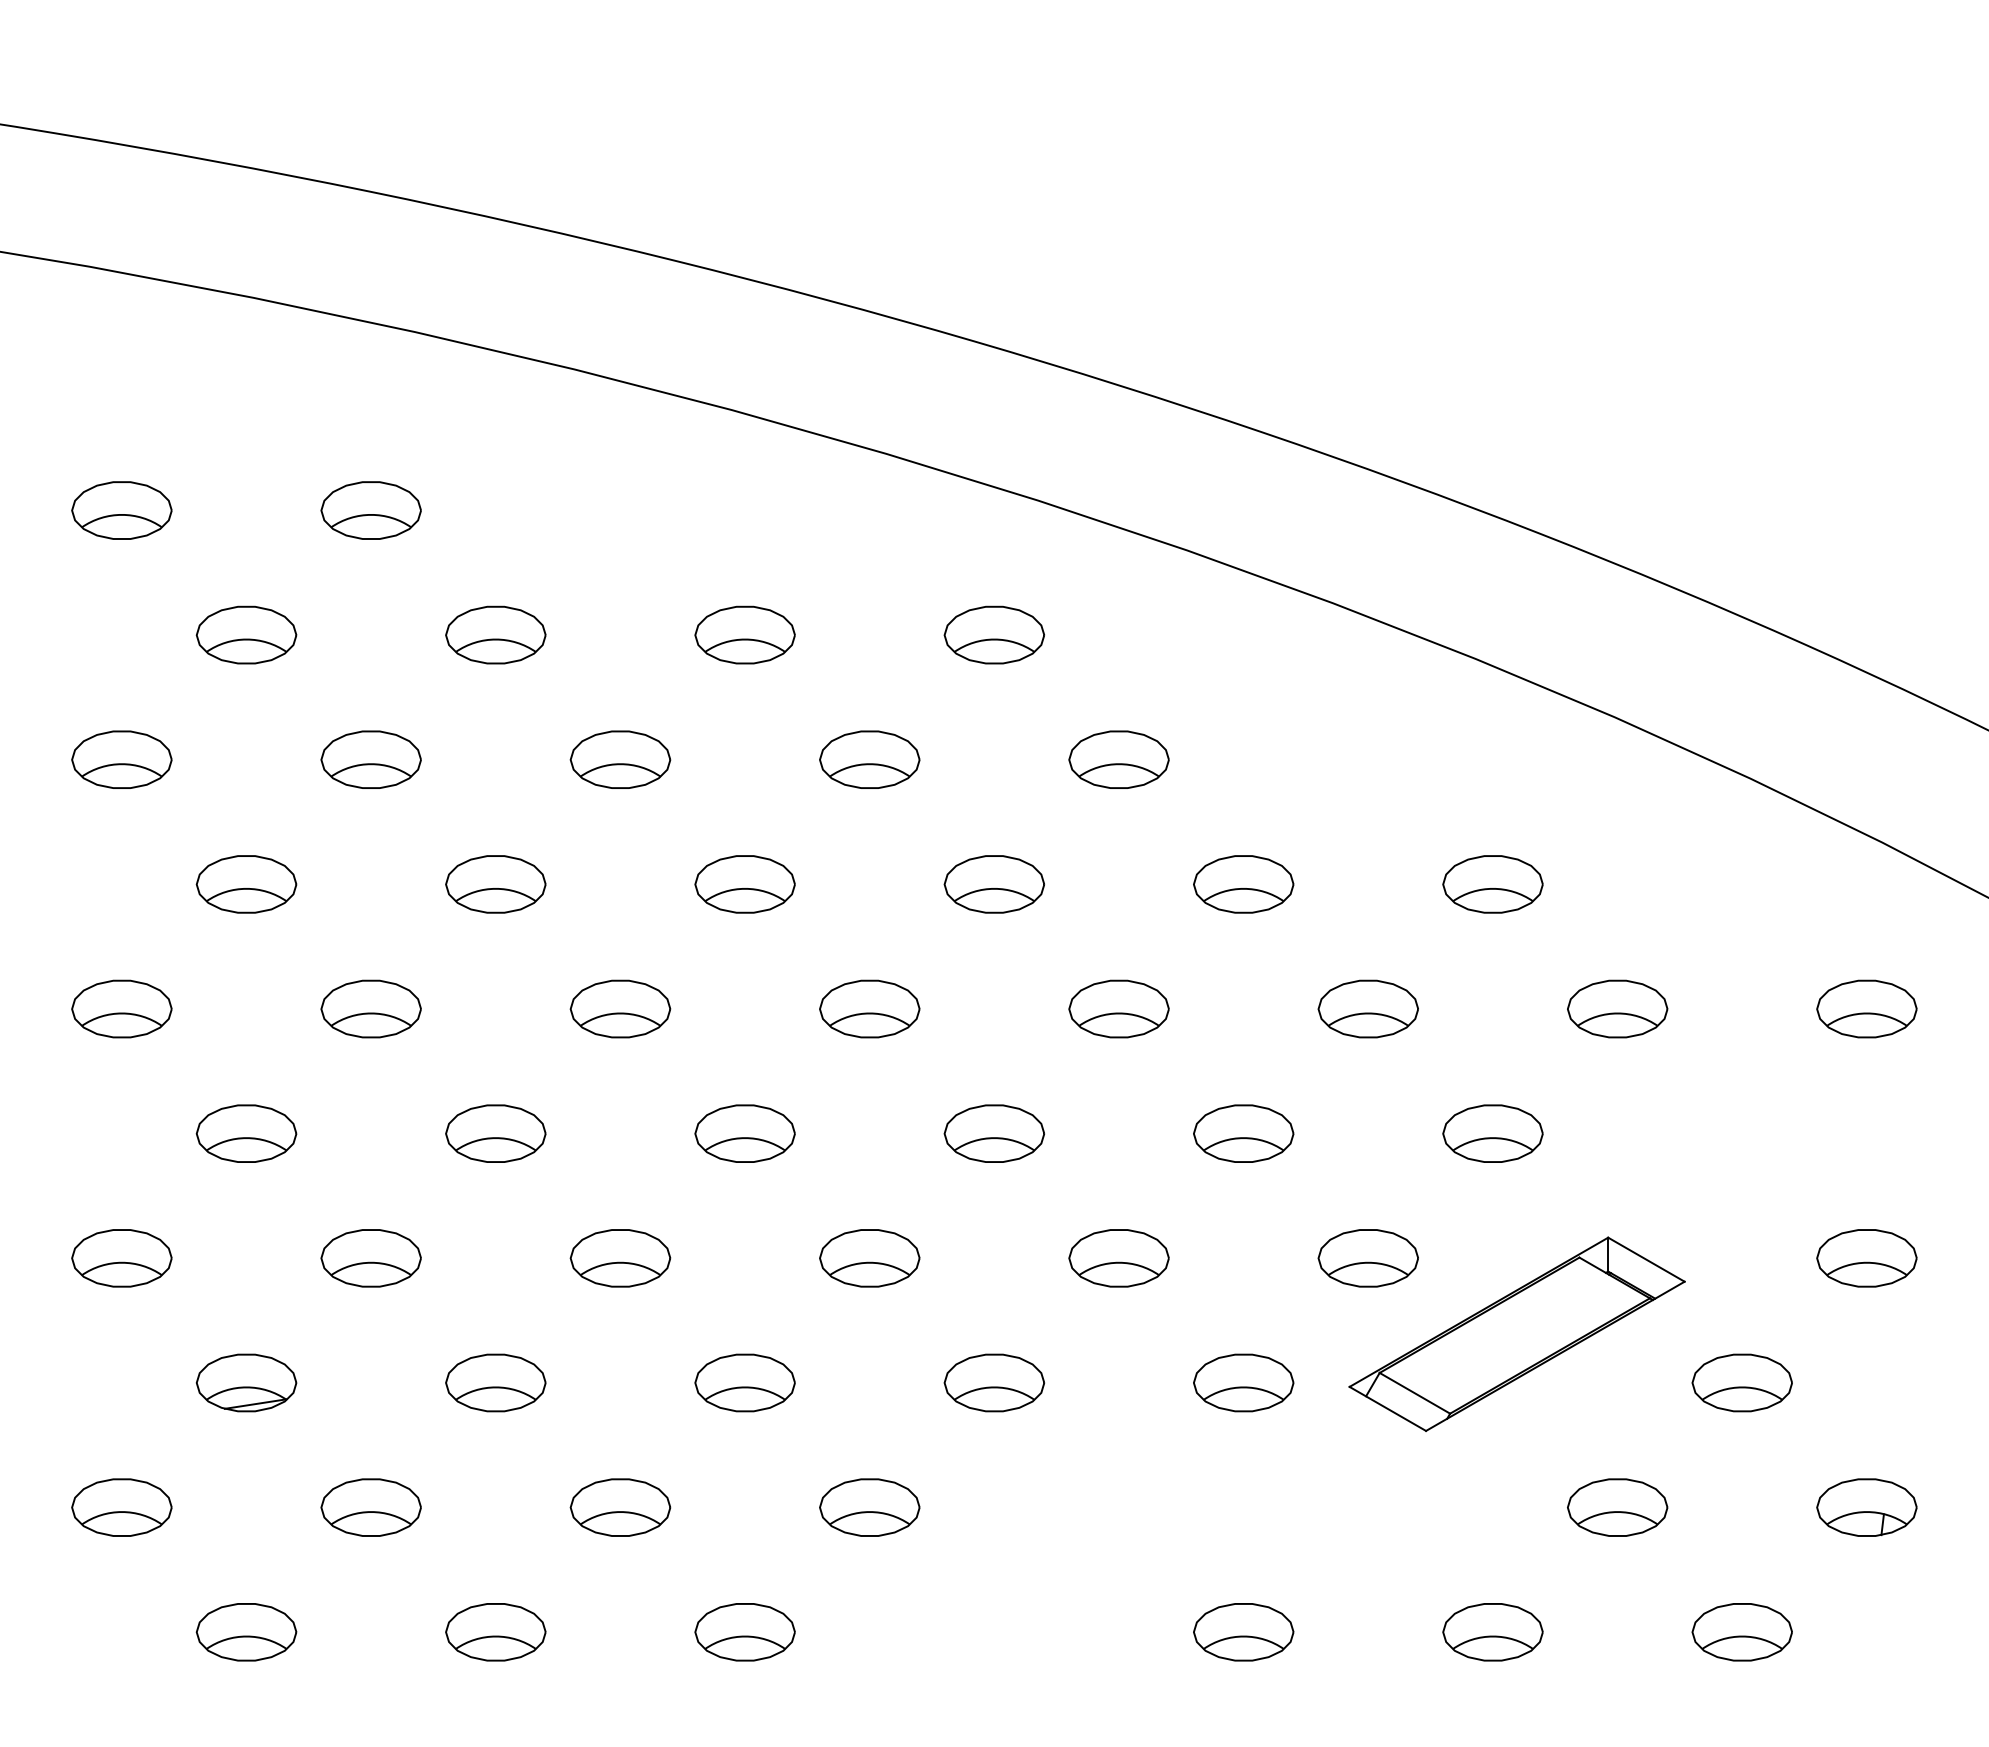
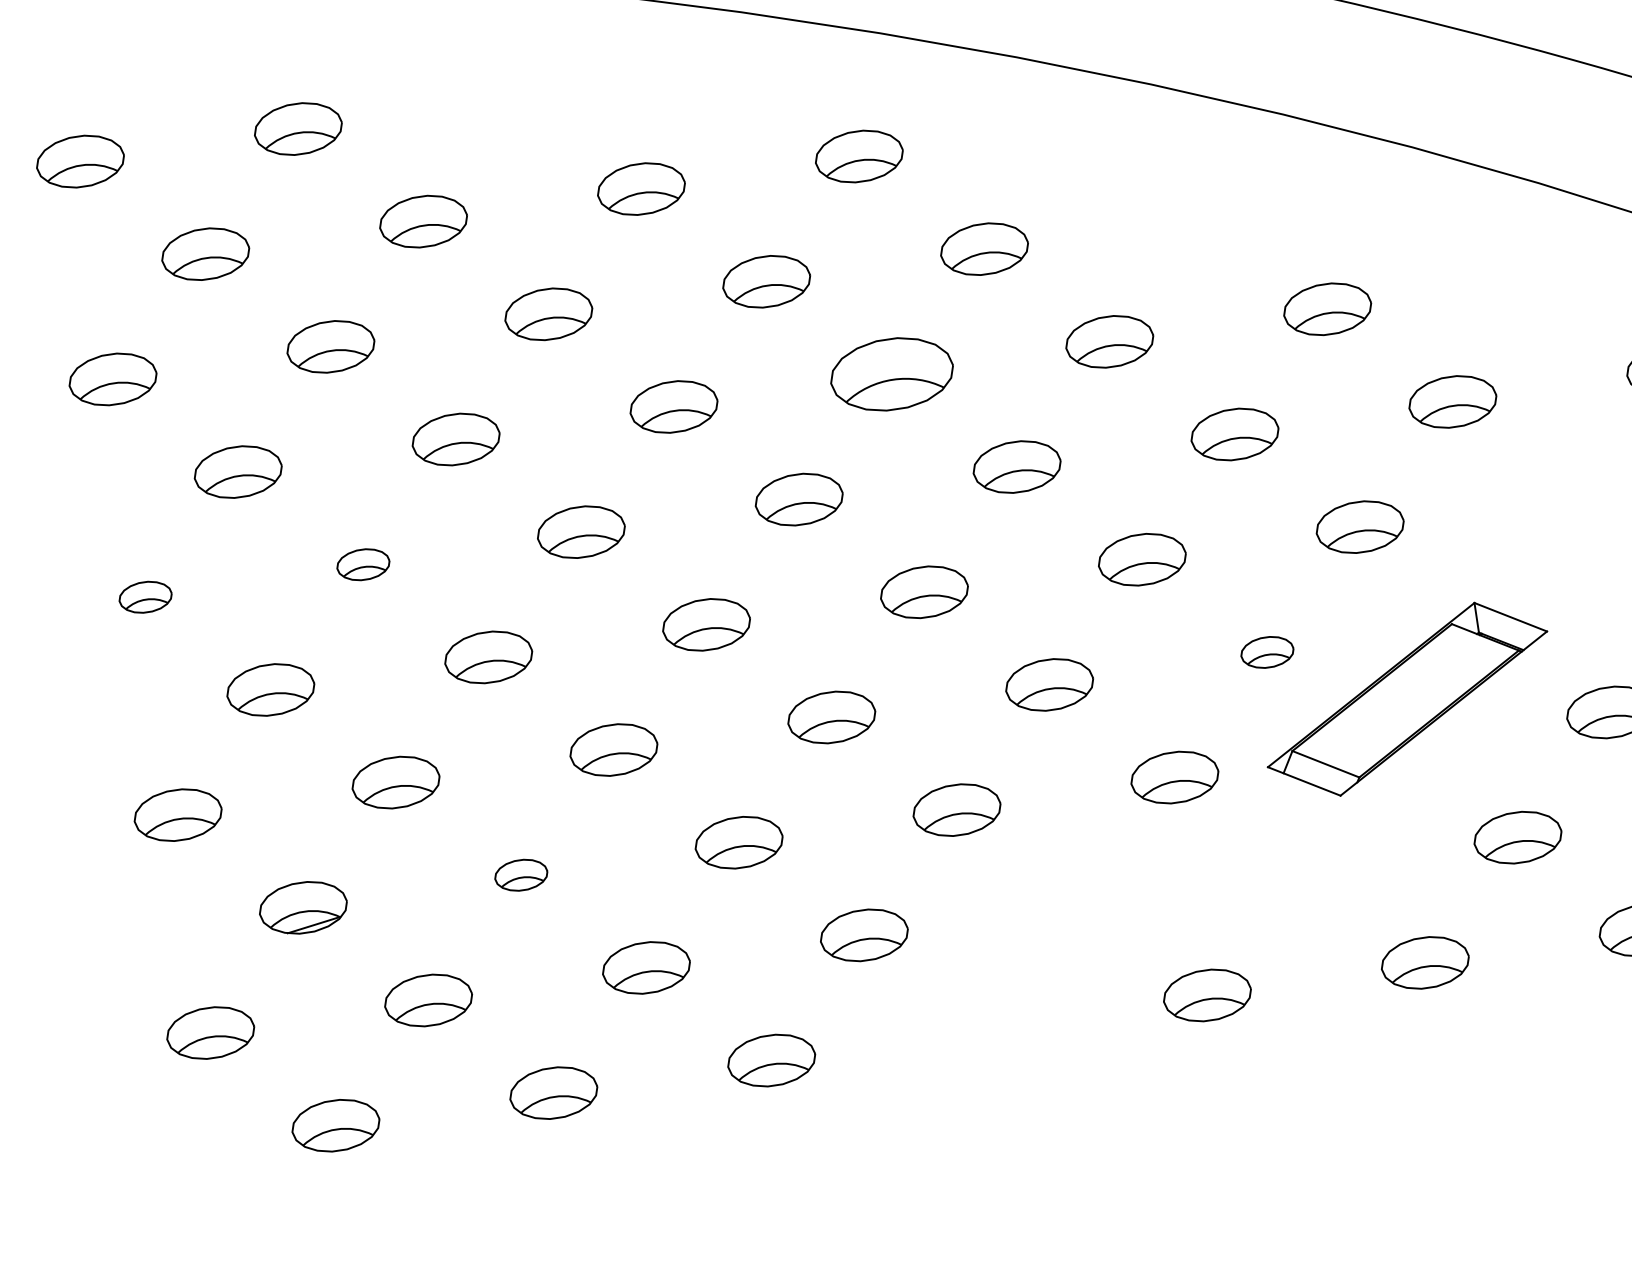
part: (993, 884) -> (891, 374), size x1.4
part: (121, 1008) -> (145, 596), size x0.6
part: (370, 1008) -> (362, 564), size x0.6
part: (1367, 1258) -> (1266, 652), size x0.6
part: (495, 1382) -> (520, 874), size x0.6

